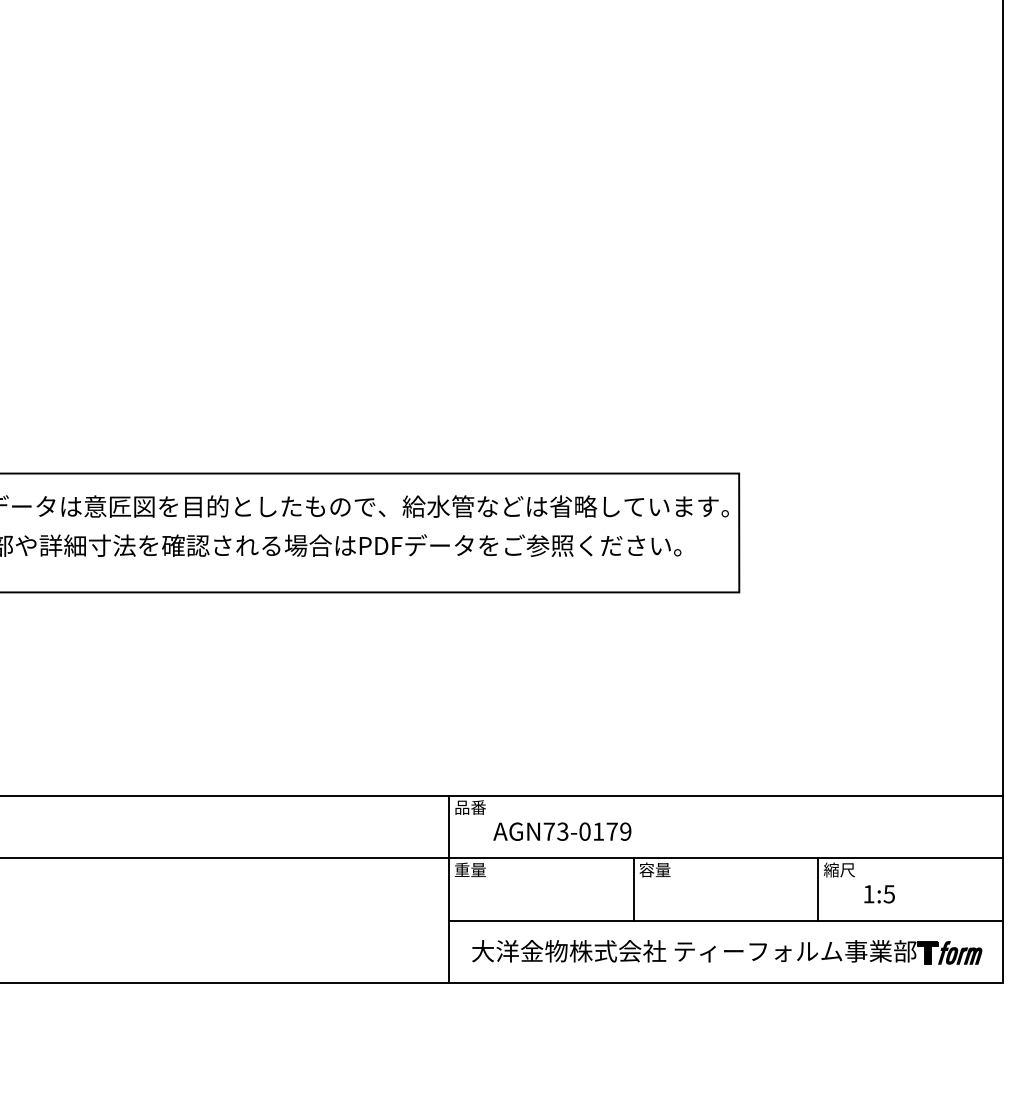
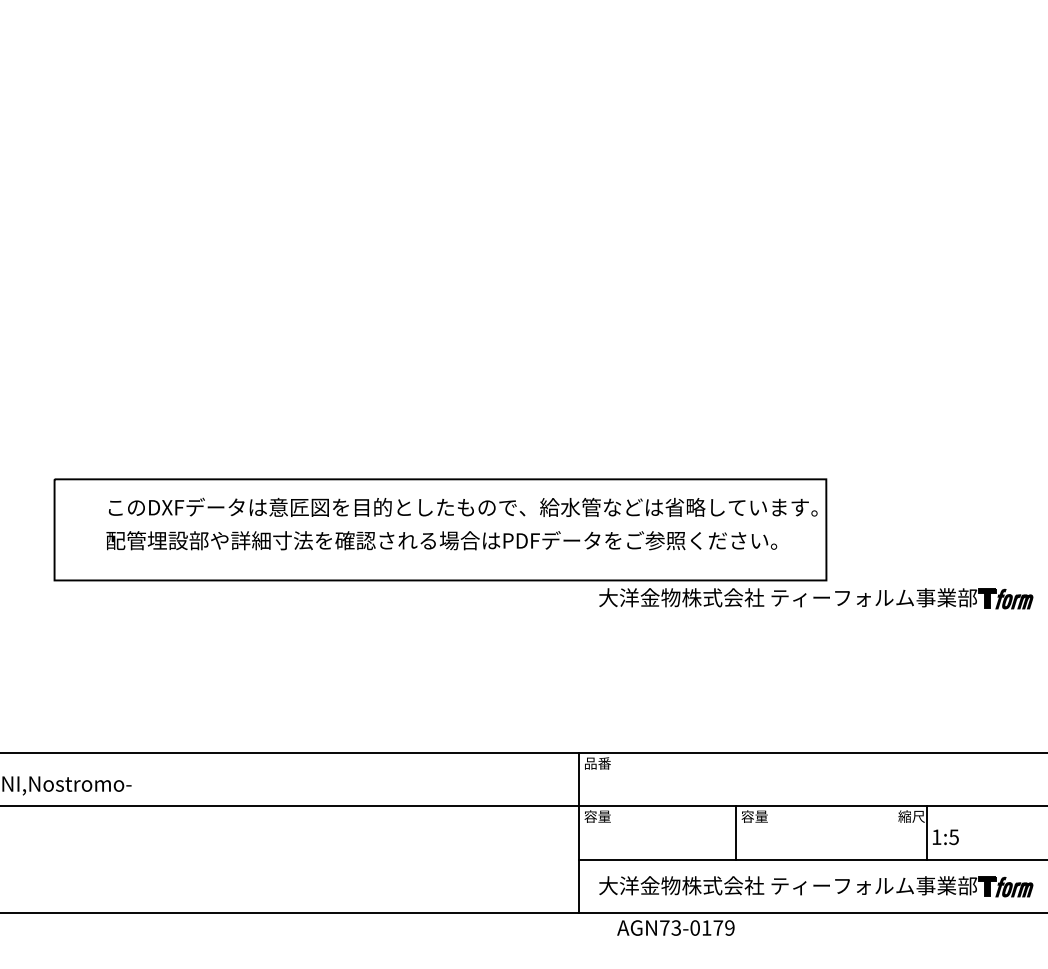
part: (727, 613) -> (816, 598), added
text: (561, 831) -> (675, 927), moved
text: (461, 869) -> (590, 816), 重量 -> 容量
line: (818, 888) -> (926, 832), moved

